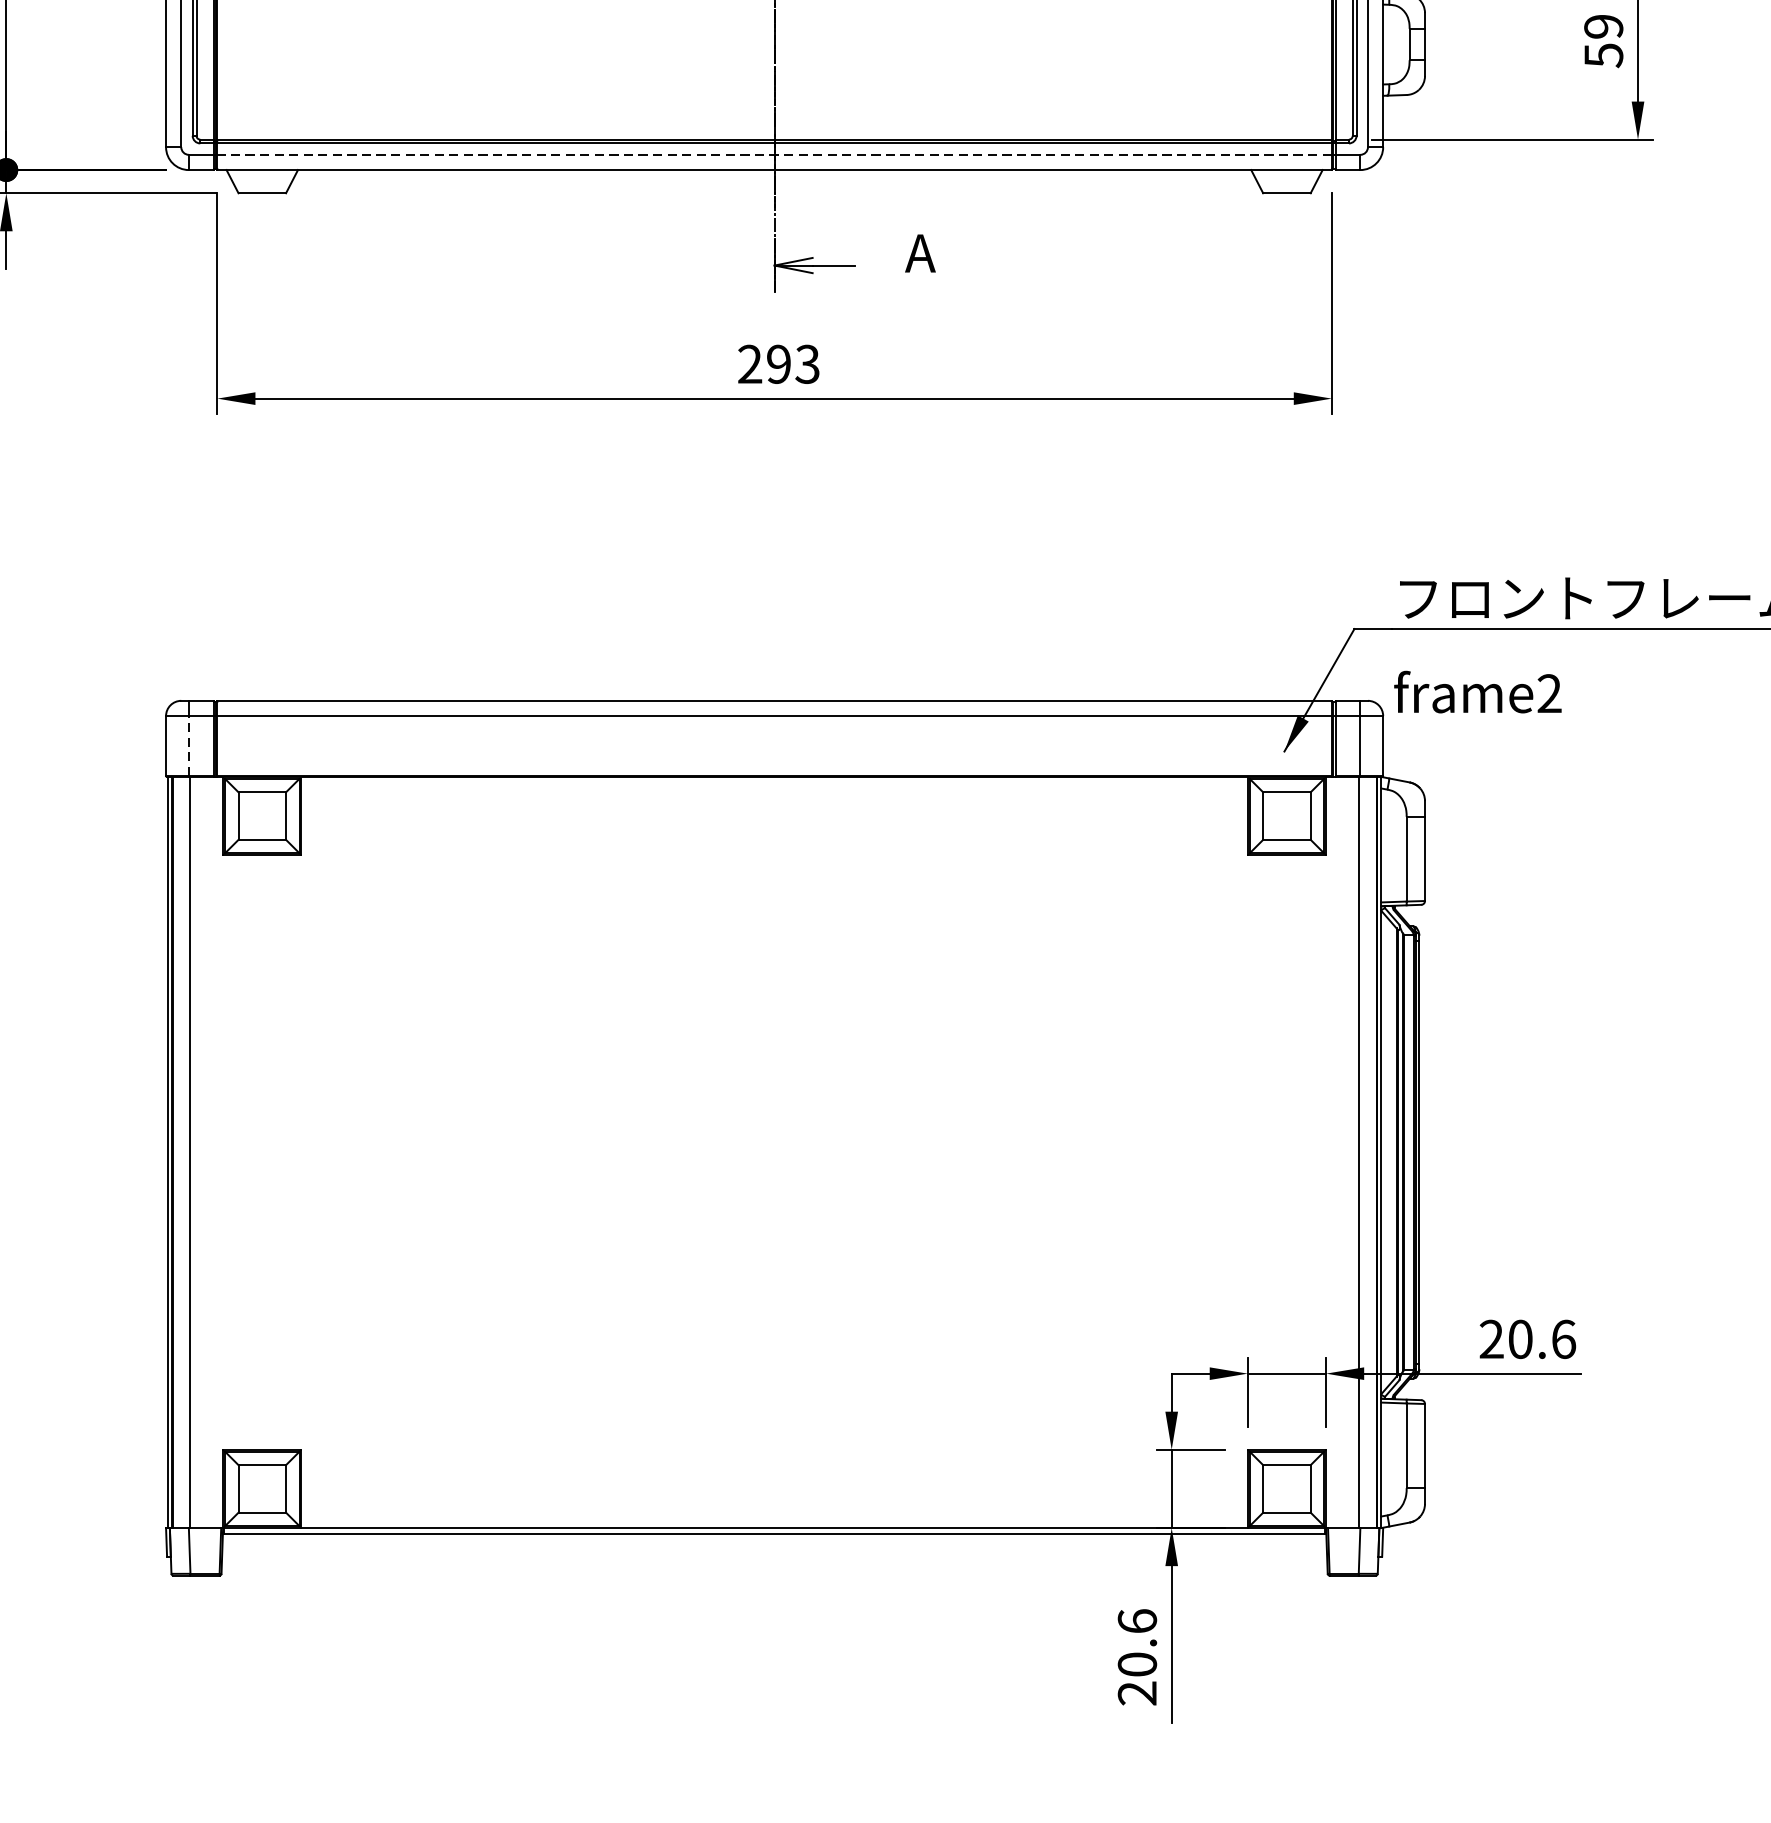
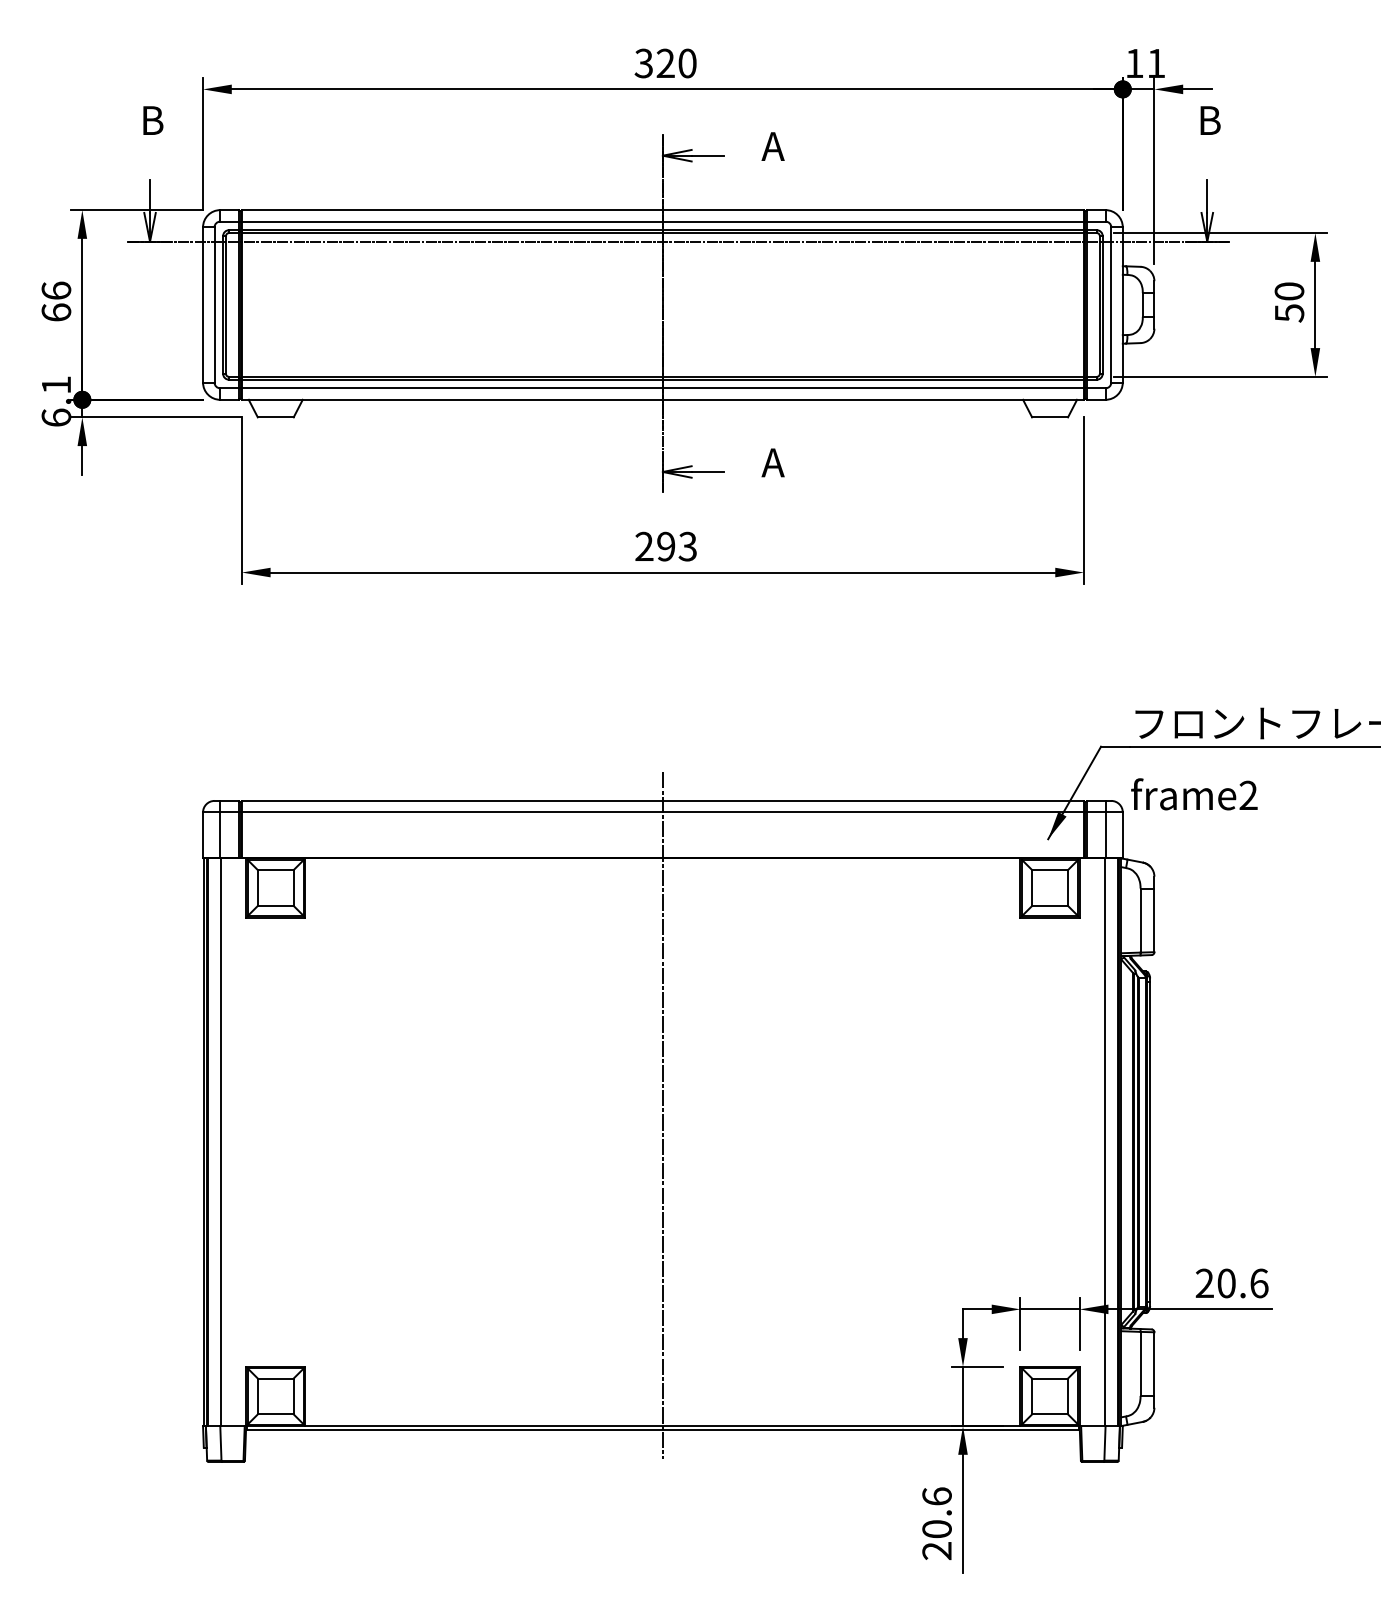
text: (1603, 26) -> (1289, 291), 59 -> 50
line: (774, 155) -> (662, 388), dashed -> solid
line: (189, 746) -> (220, 835), dashed -> solid
line: (774, 1117) -> (662, 1115), added

